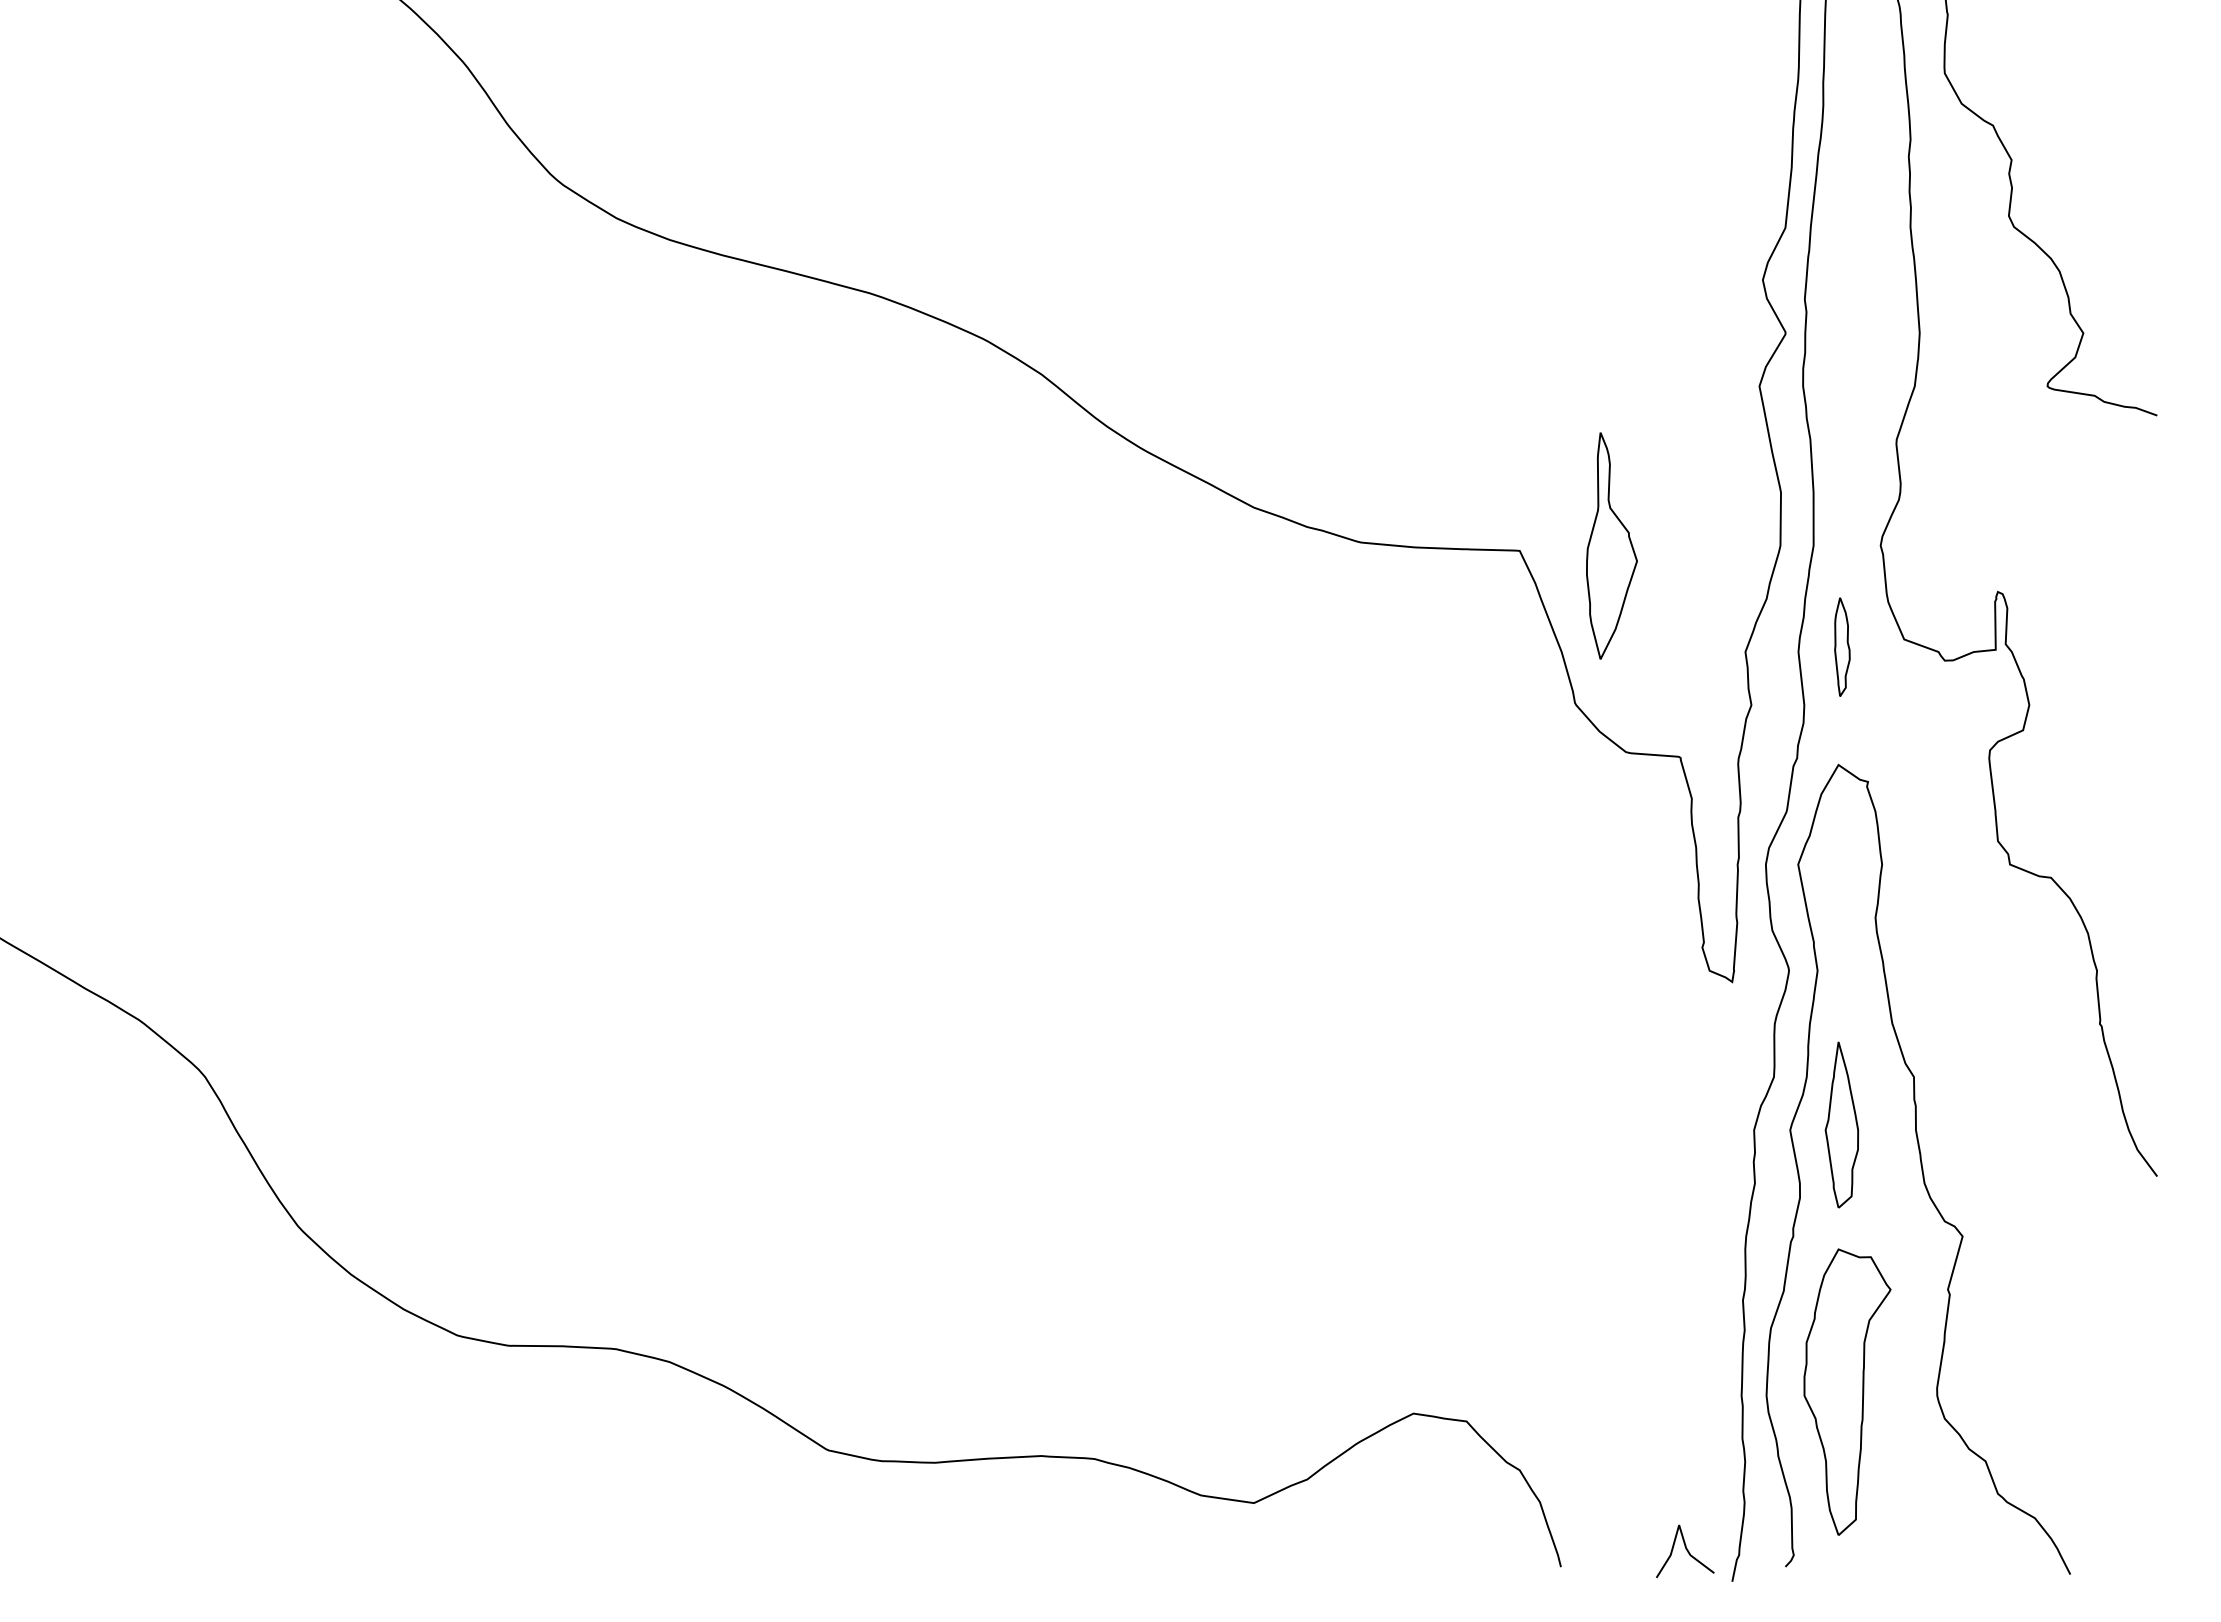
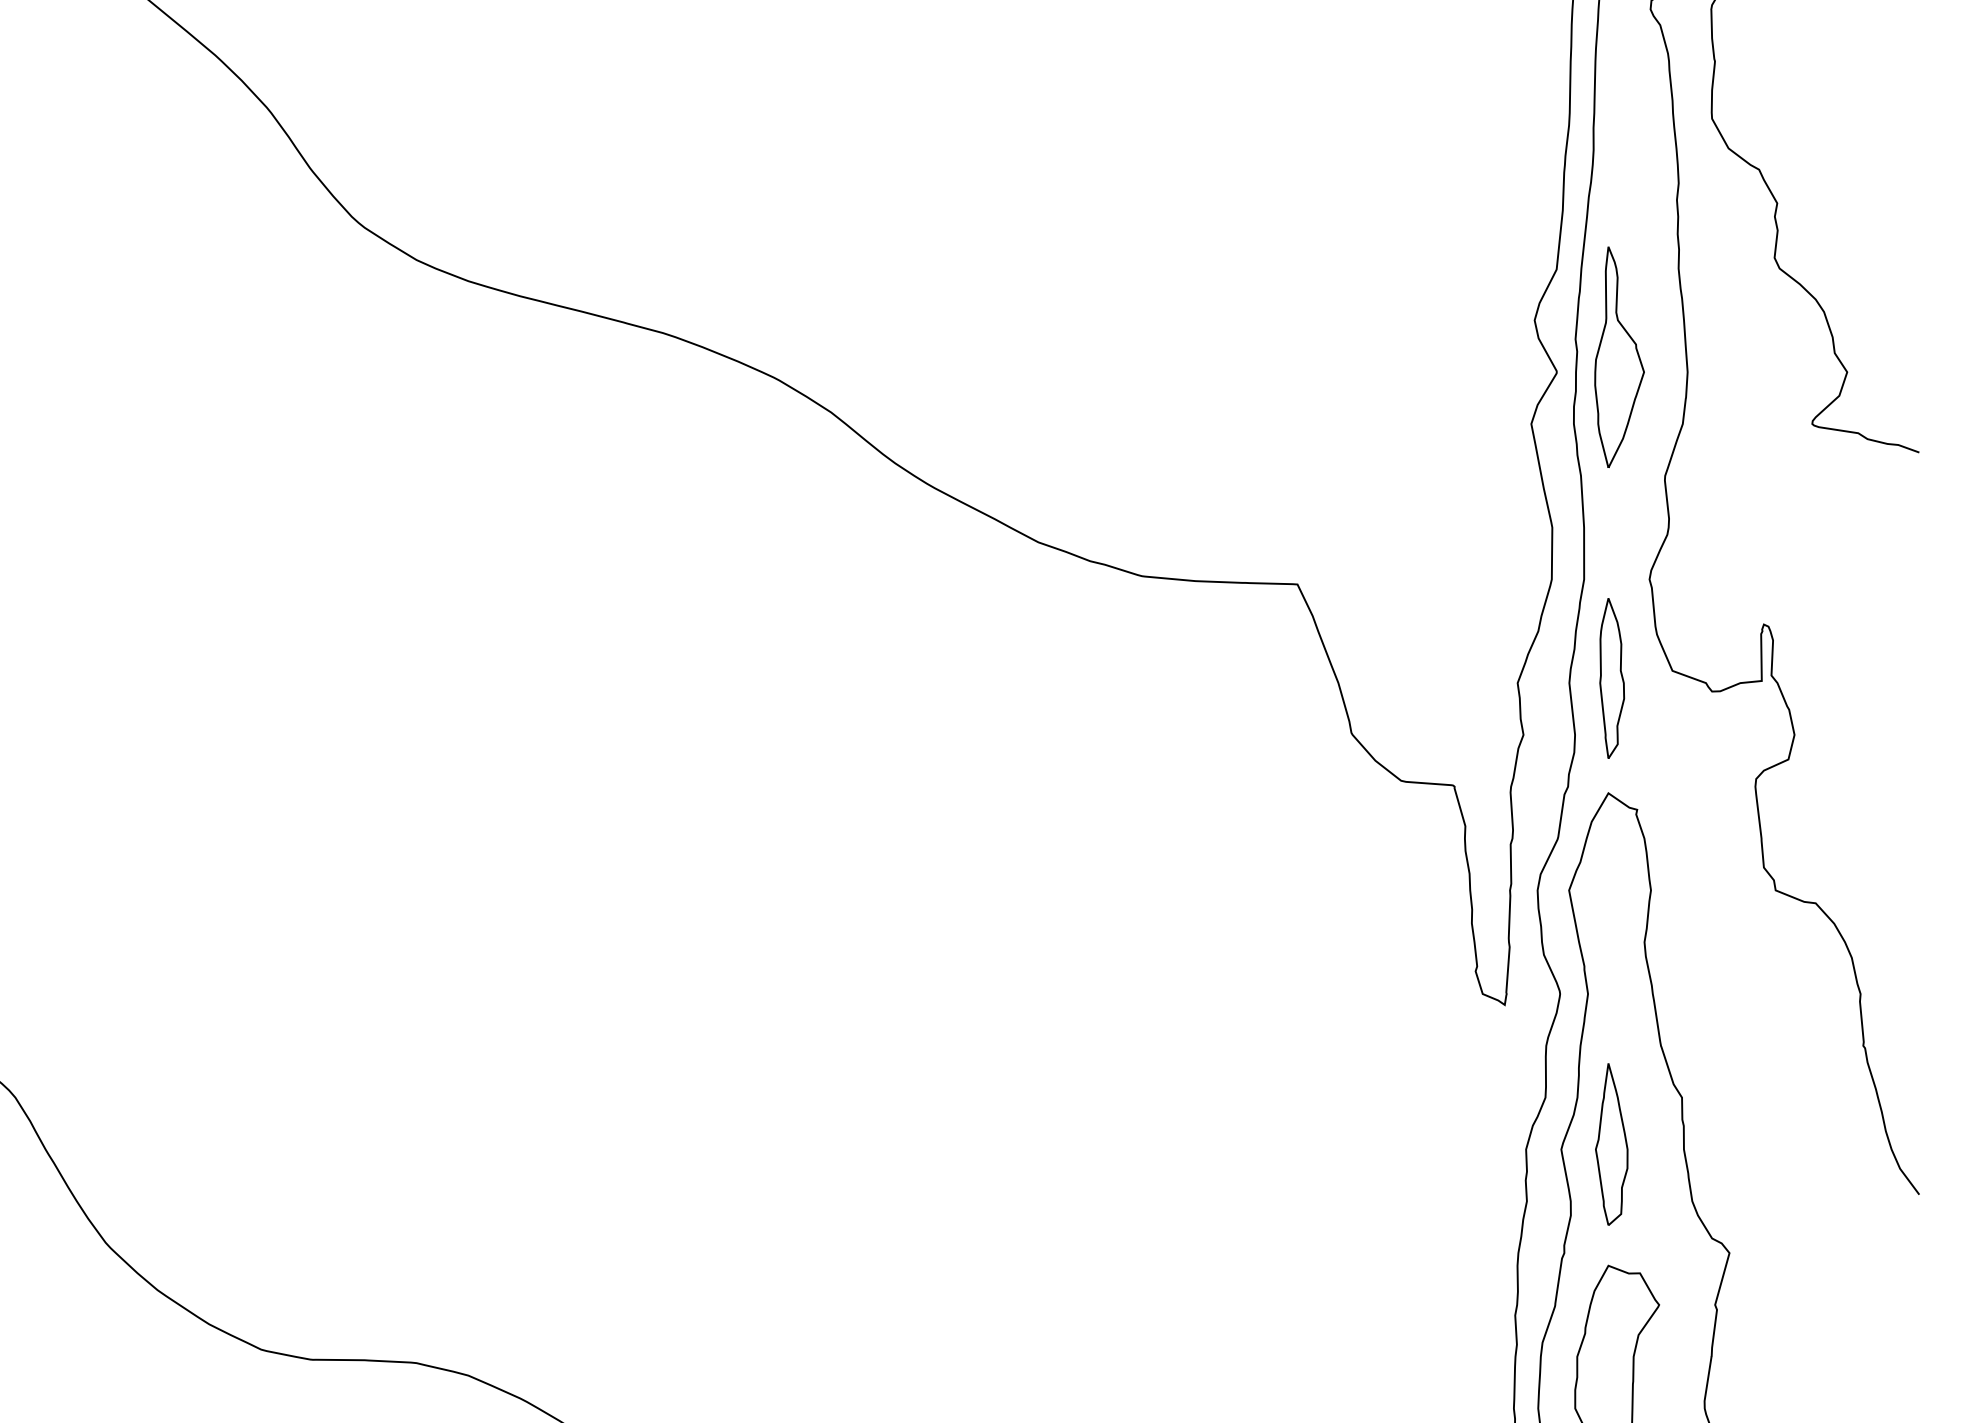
part: (1611, 545) -> (1619, 356), moved
part: (1842, 646) -> (1612, 677), size x1.67

